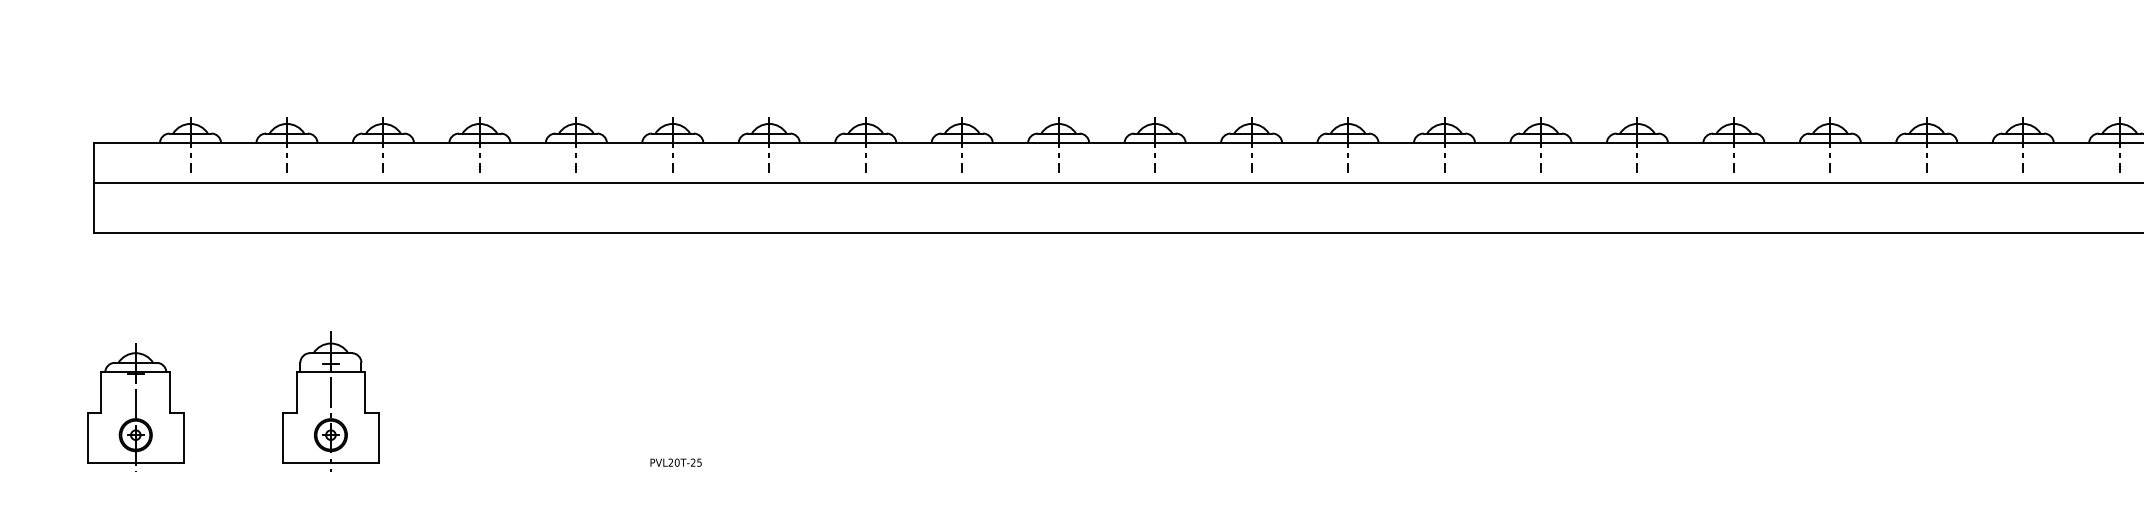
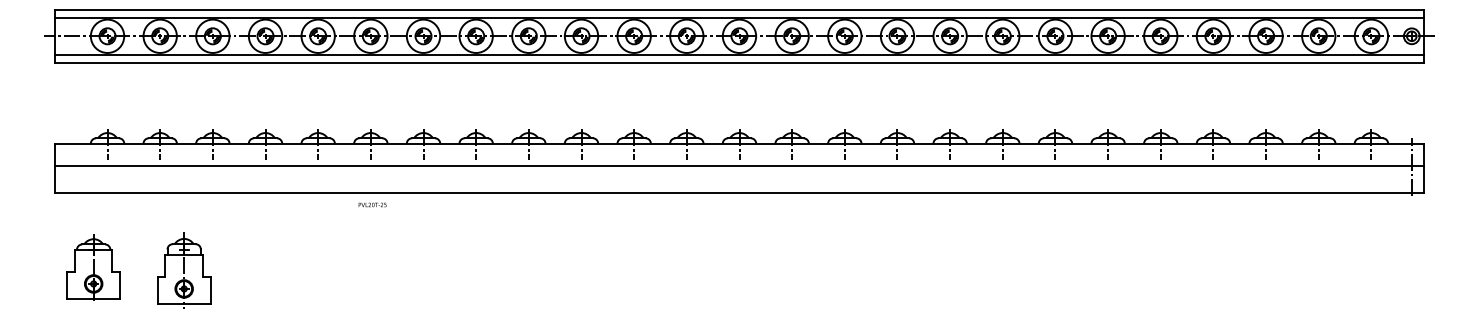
part: (331, 401) -> (184, 270), moved
part: (135, 405) -> (93, 267), moved
text: (675, 461) -> (372, 204), moved

